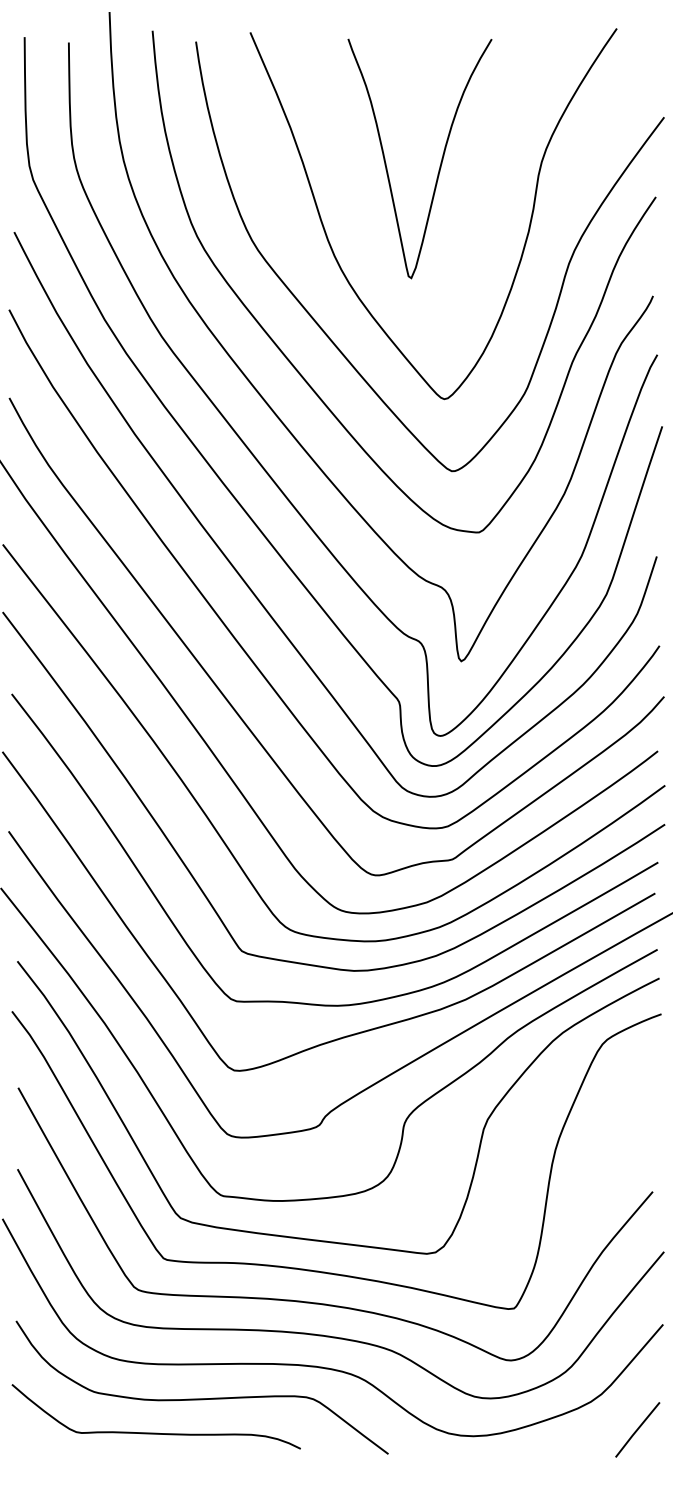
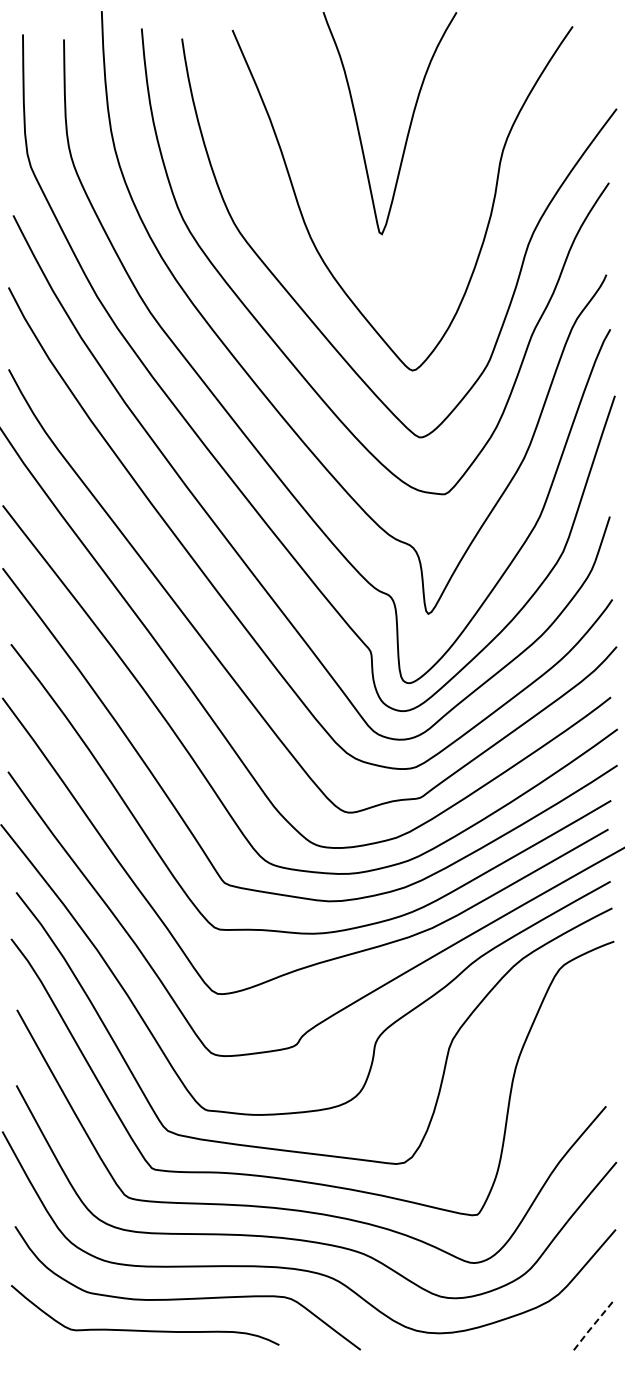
curve: (439, 164) -> (408, 128), moved
line: (637, 1429) -> (591, 1327), solid -> dashed

